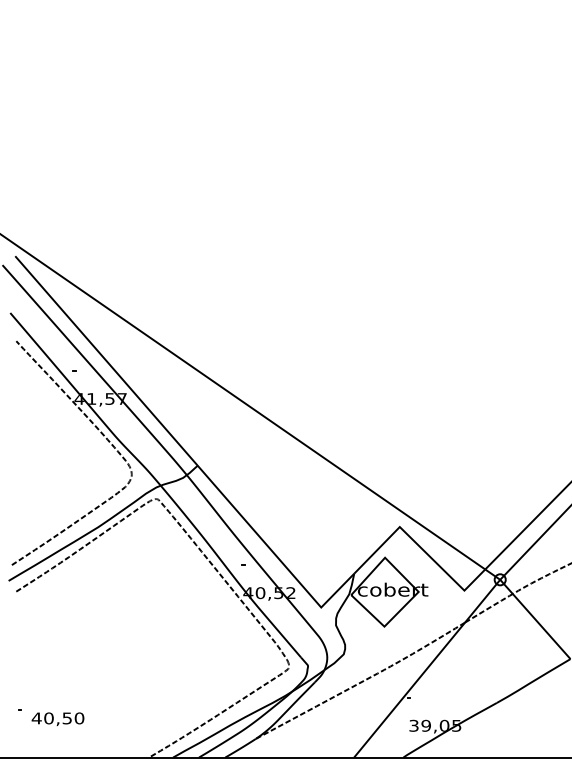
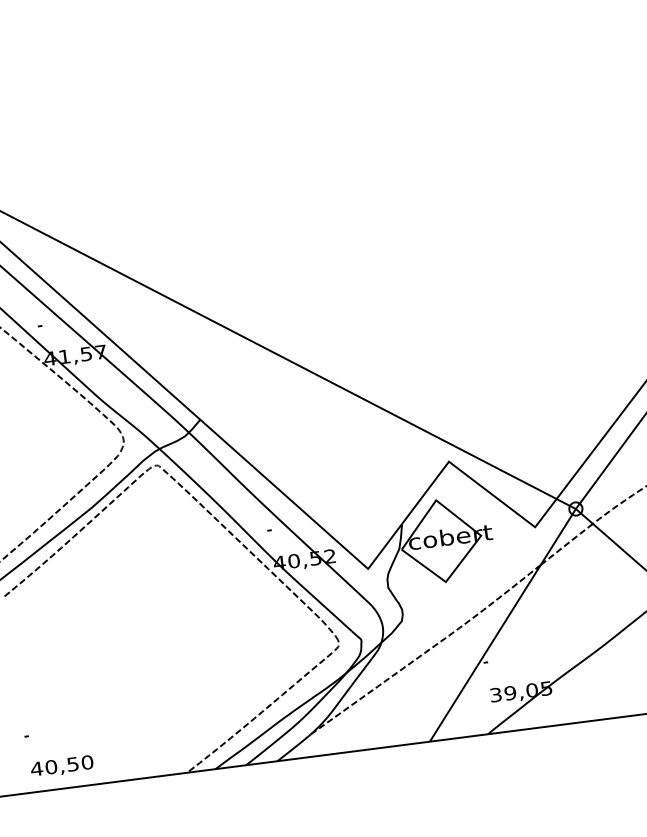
text: (57, 718) -> (61, 765), moved

